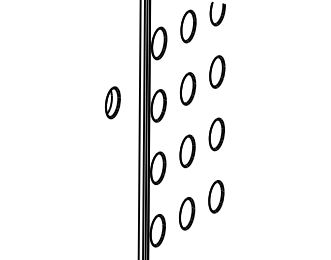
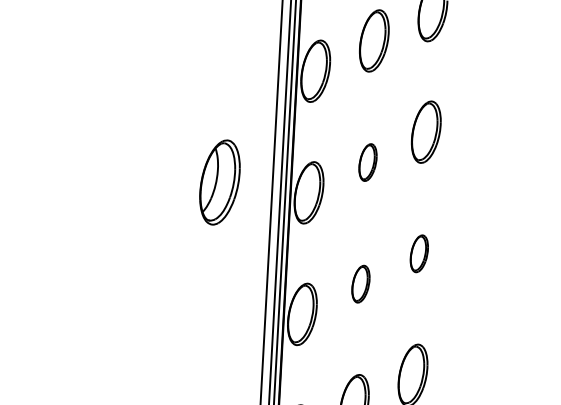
part: (188, 88) -> (368, 161), size x0.6
part: (112, 102) -> (219, 181), size x1.4
part: (216, 134) -> (418, 253), size x0.6
part: (187, 151) -> (360, 284), size x0.6

